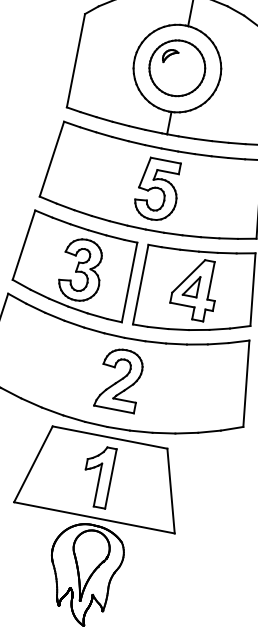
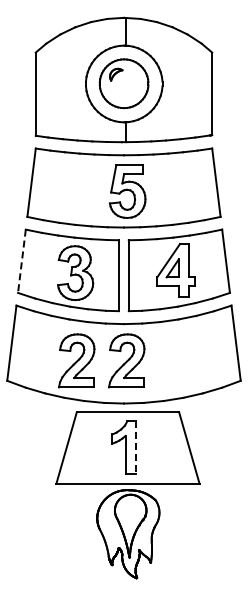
line: (23, 245) -> (21, 261), solid -> dashed
part: (63, 368) -> (76, 360), added
line: (110, 479) -> (135, 448), solid -> dashed

